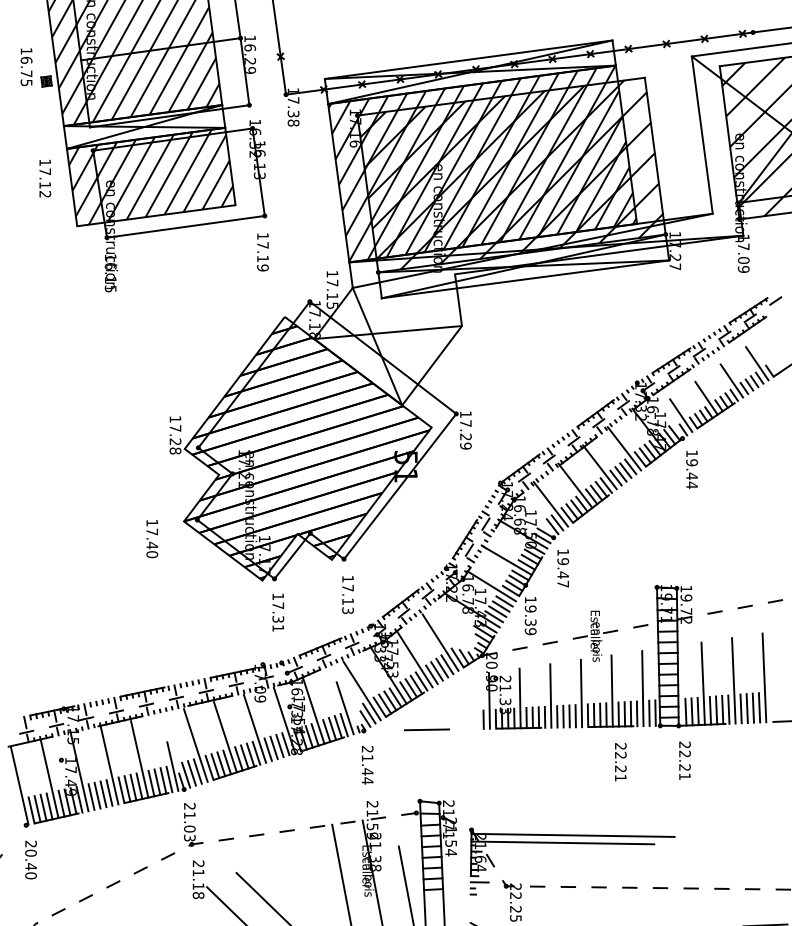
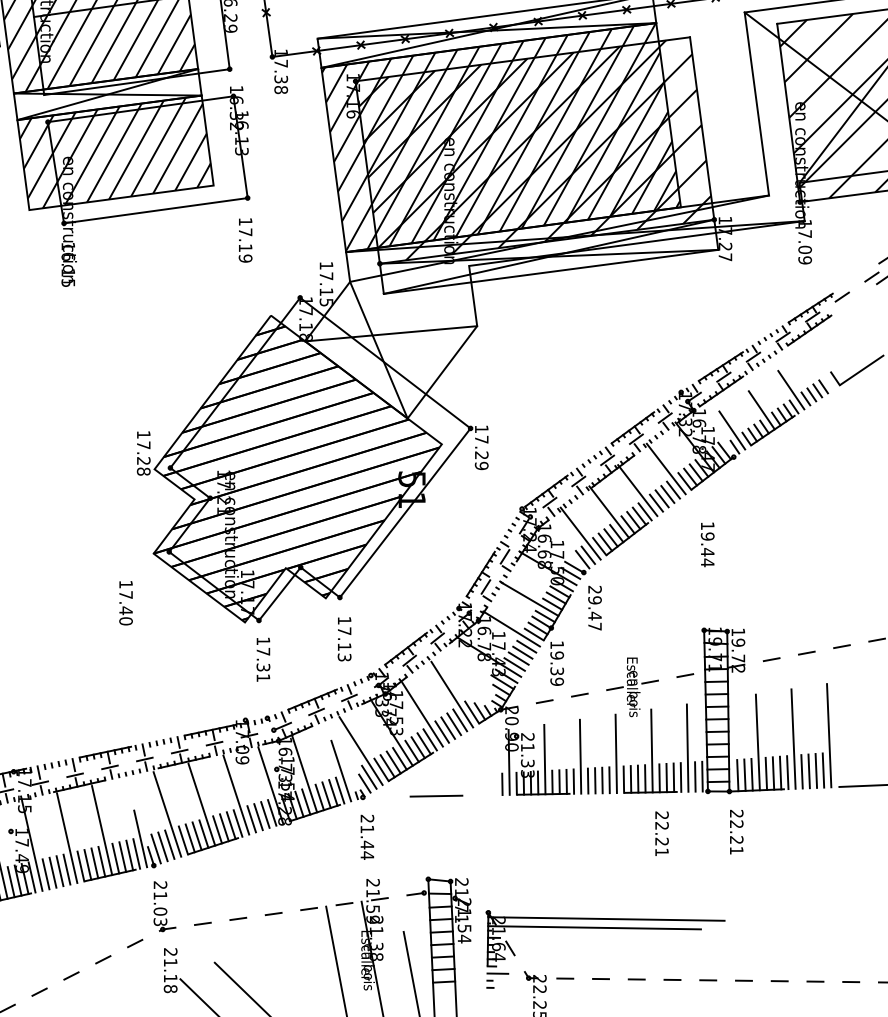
line: (757, 363) -> (821, 369), removed
text: (691, 469) -> (707, 544), moved
text: (152, 539) -> (126, 603), moved
text: (563, 552) -> (595, 589), 19.47 -> 29.47

